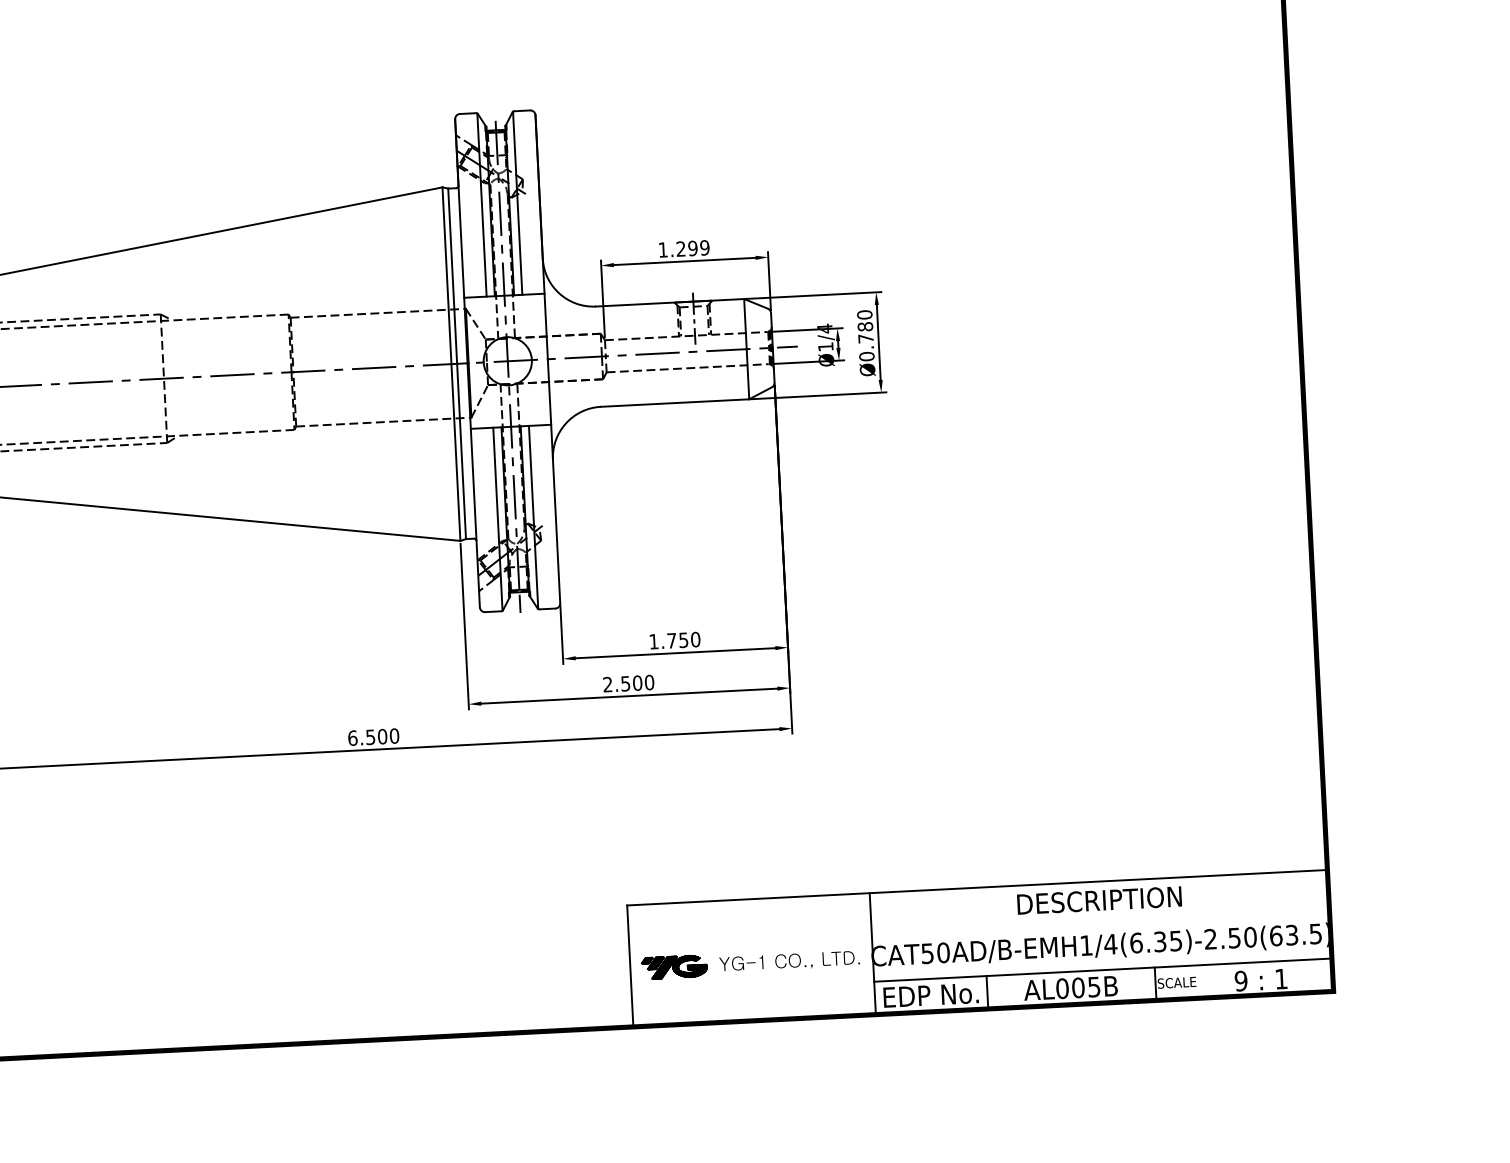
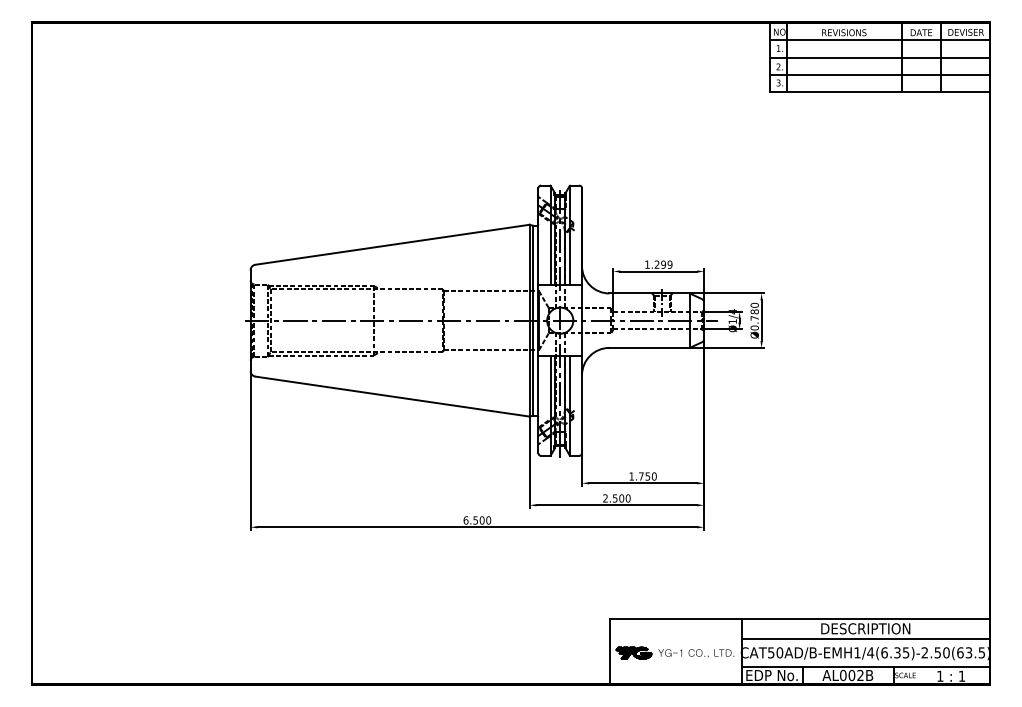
line: (1100, 920) -> (865, 639), added
text: (1239, 979) -> (939, 675), 9 -> 1
text: (1094, 987) -> (860, 675), AL005B -> AL002B

